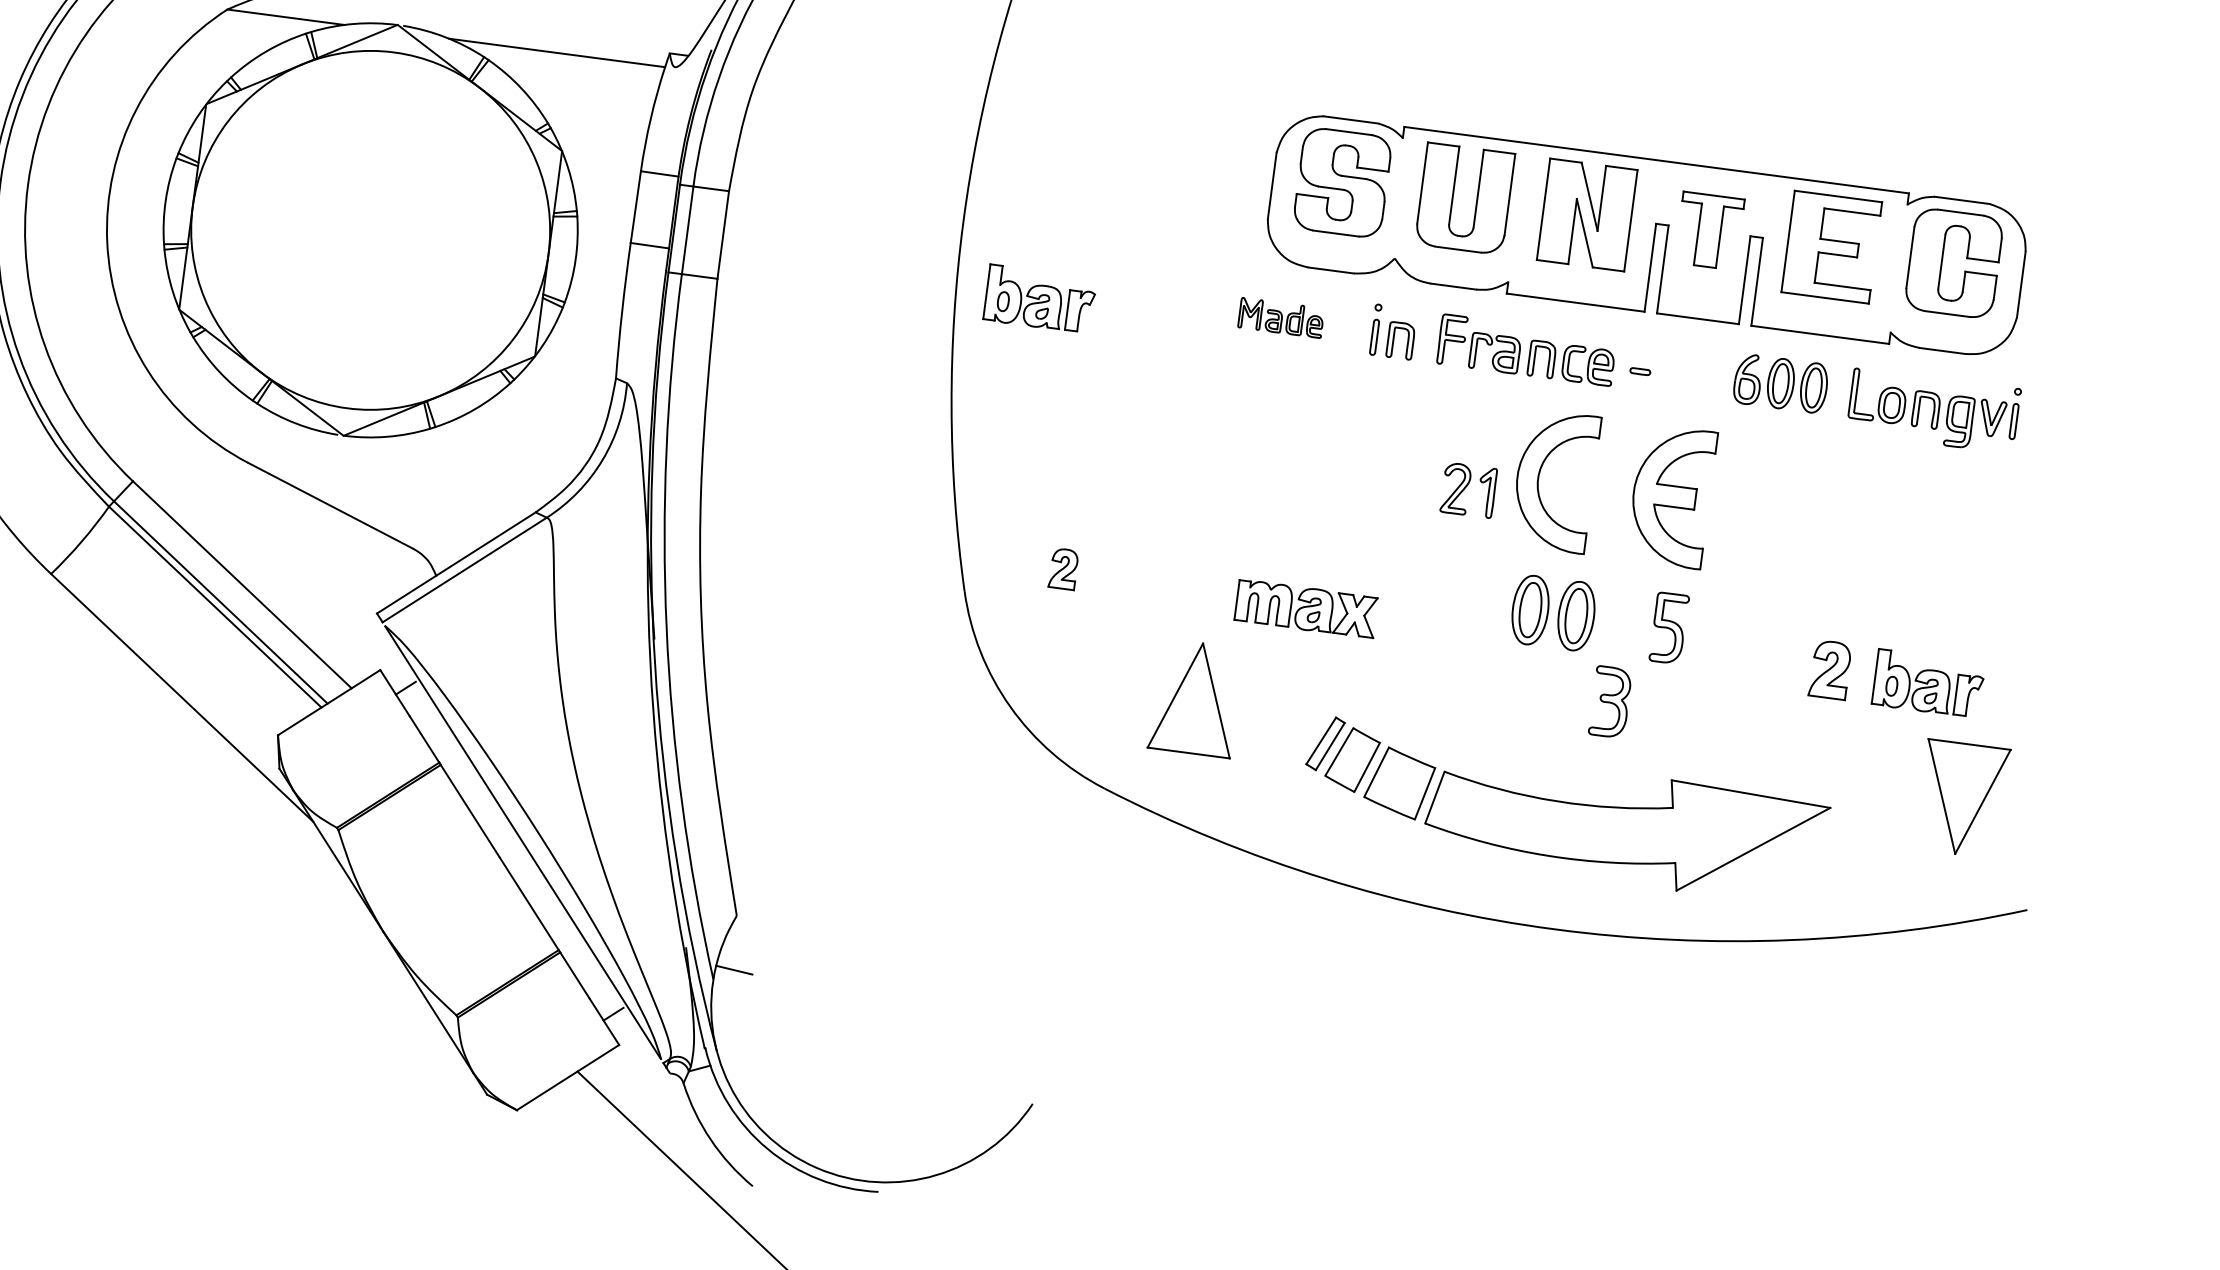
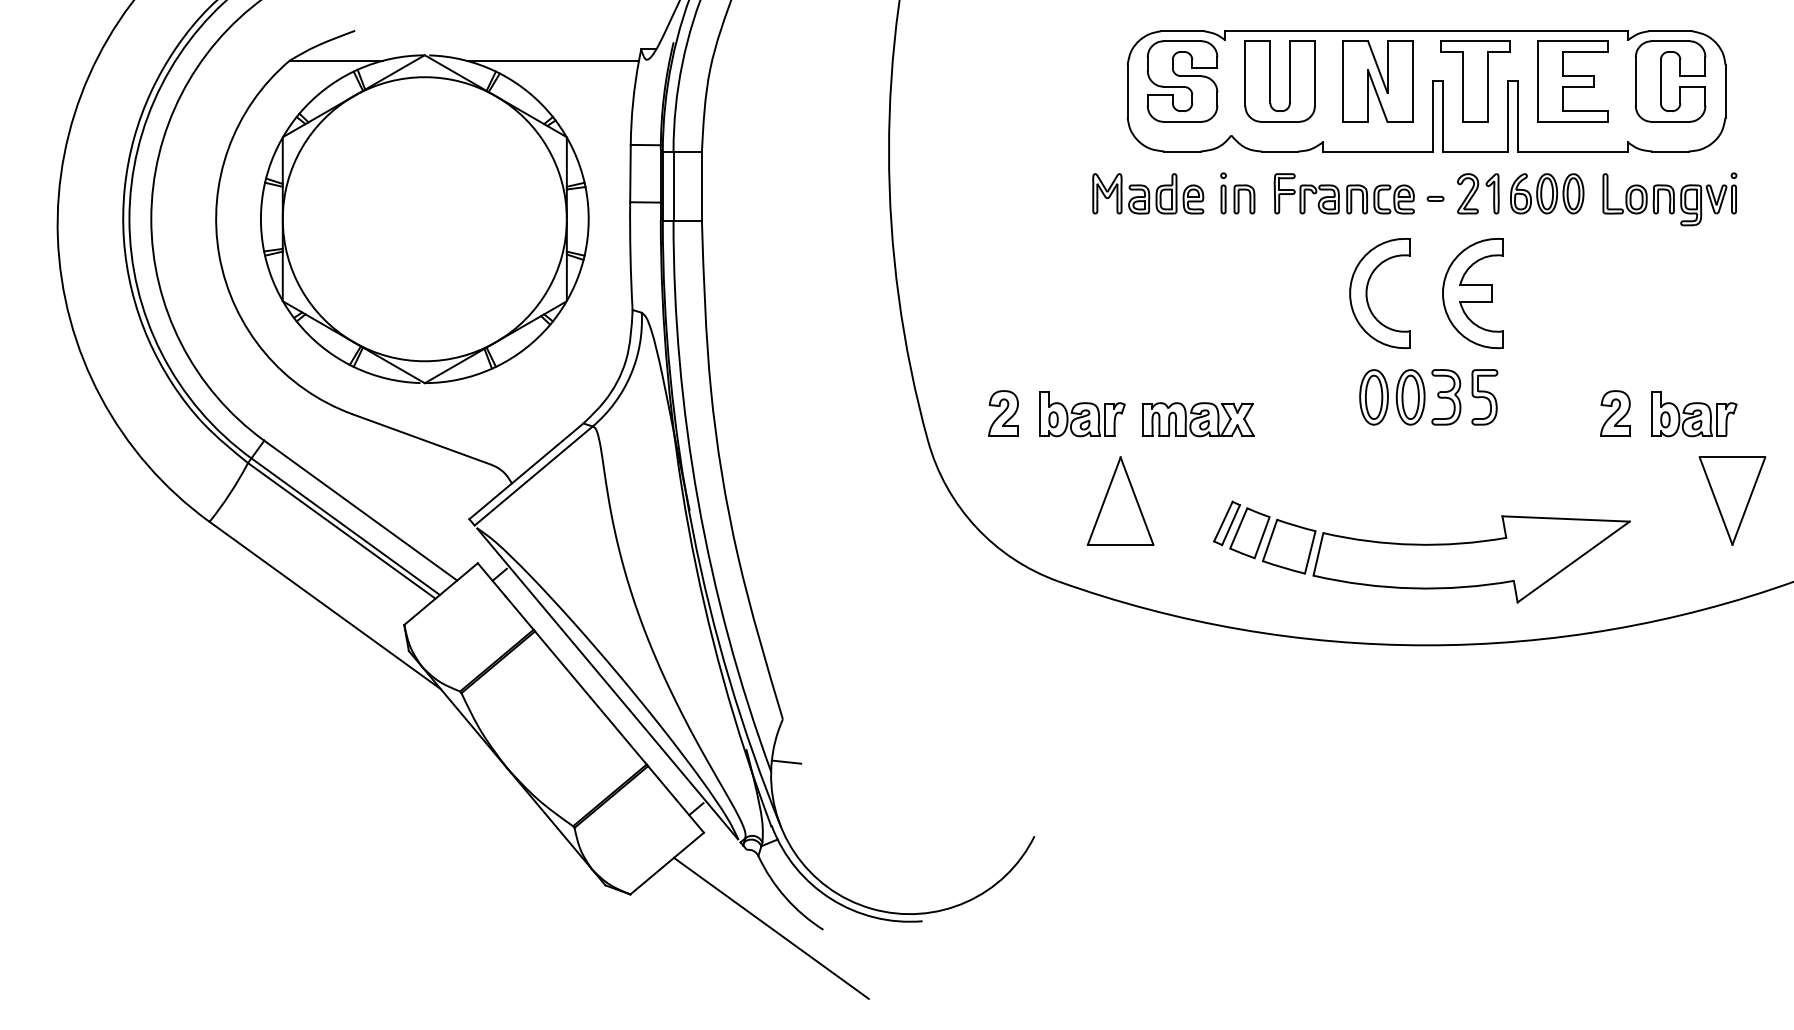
part: (1709, 231) -> (1475, 81), size x1.43
part: (1040, 299) -> (1082, 414), moved
part: (1281, 317) -> (1148, 193), size x1.67
part: (1469, 490) -> (1478, 193), moved
part: (1063, 569) -> (1003, 413), size x1.43
part: (1610, 702) -> (1446, 397), moved

